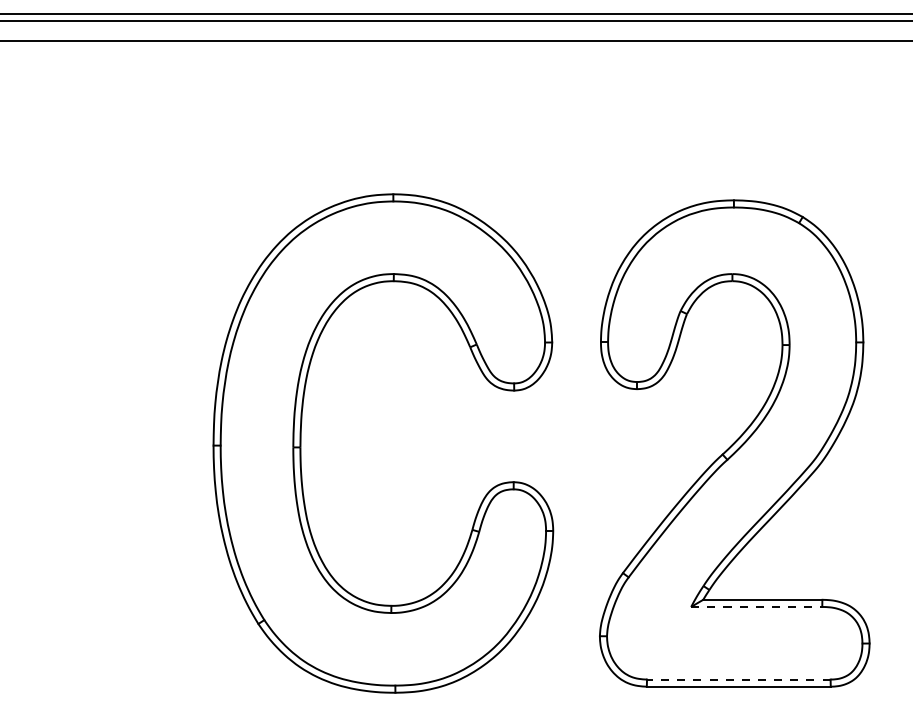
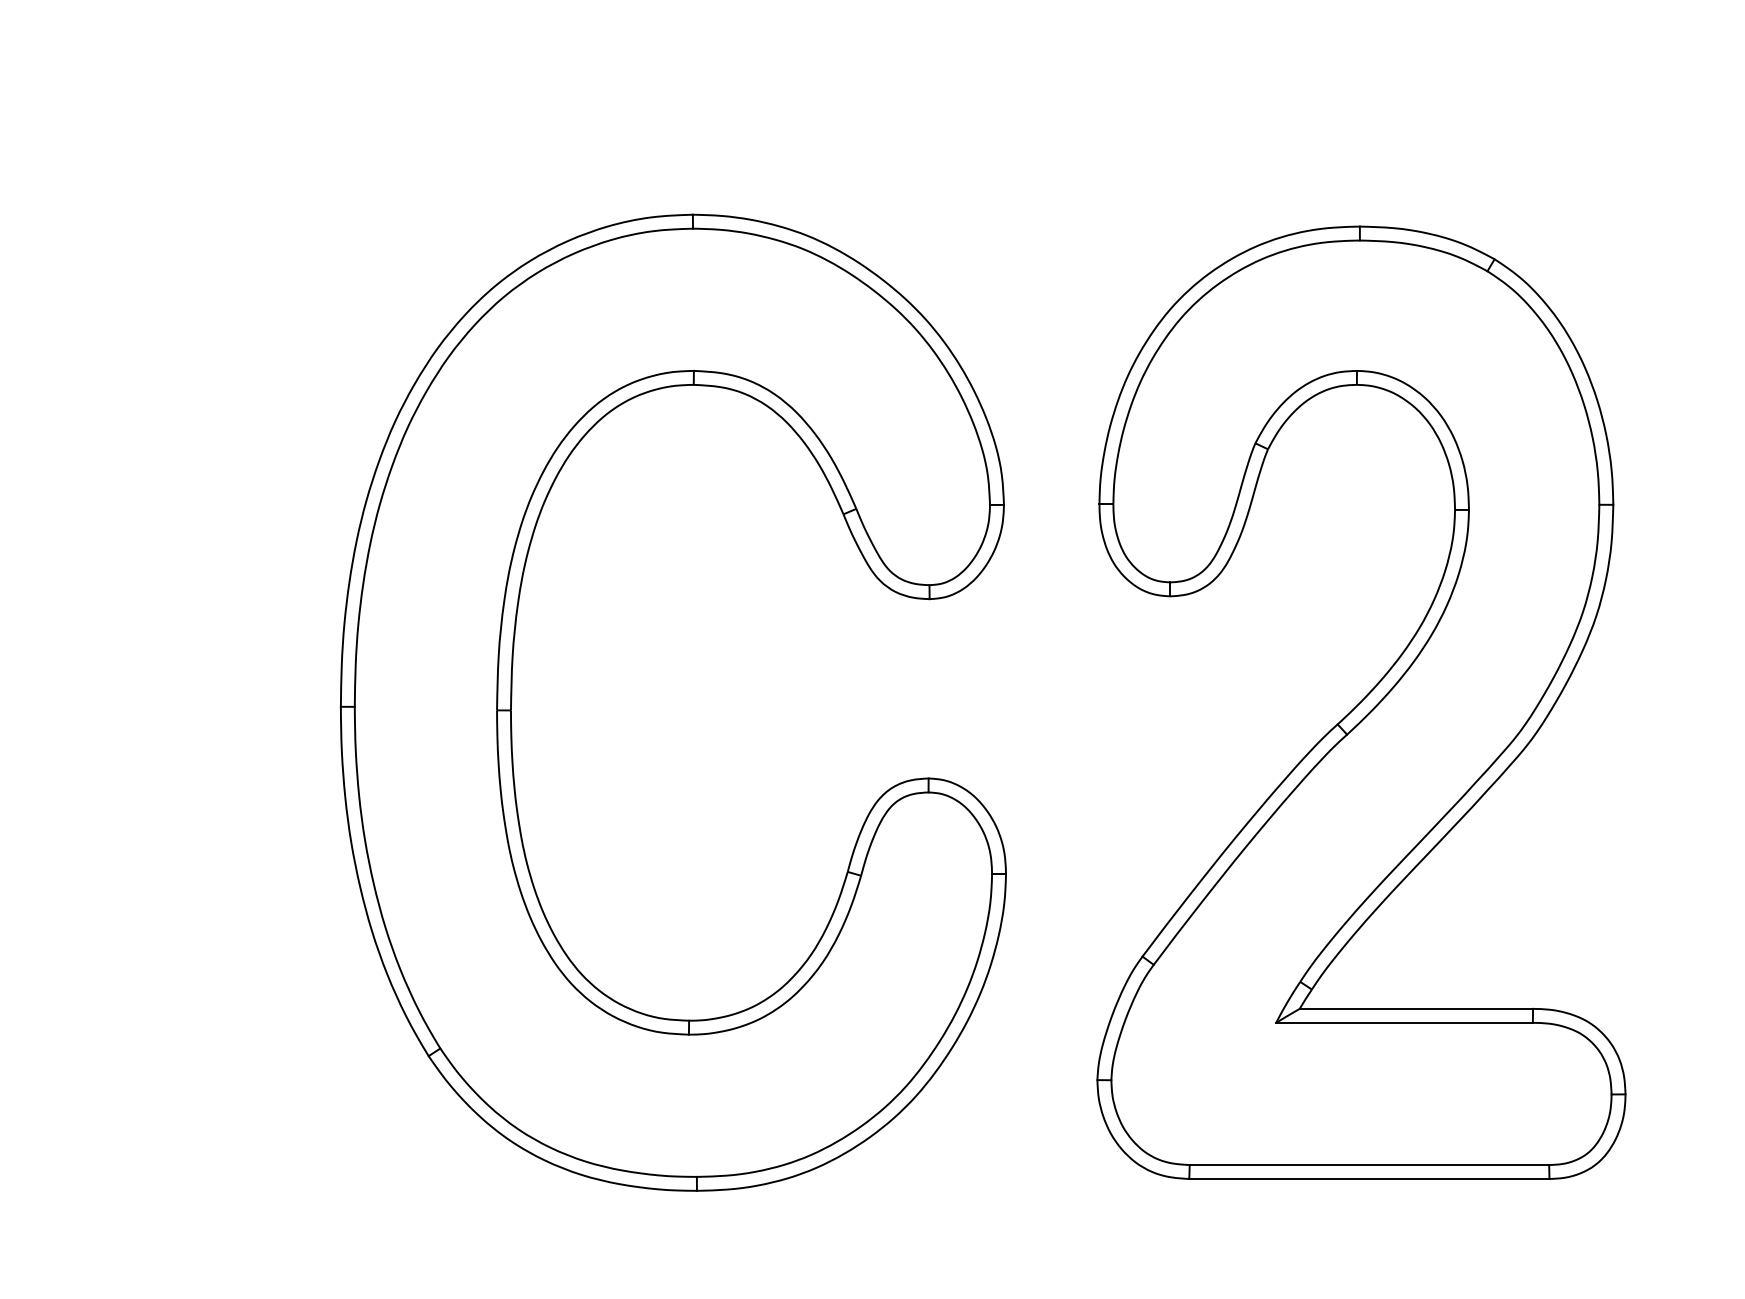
line: (756, 606) -> (1404, 1021), dashed -> solid
line: (738, 679) -> (1368, 1164), dashed -> solid

